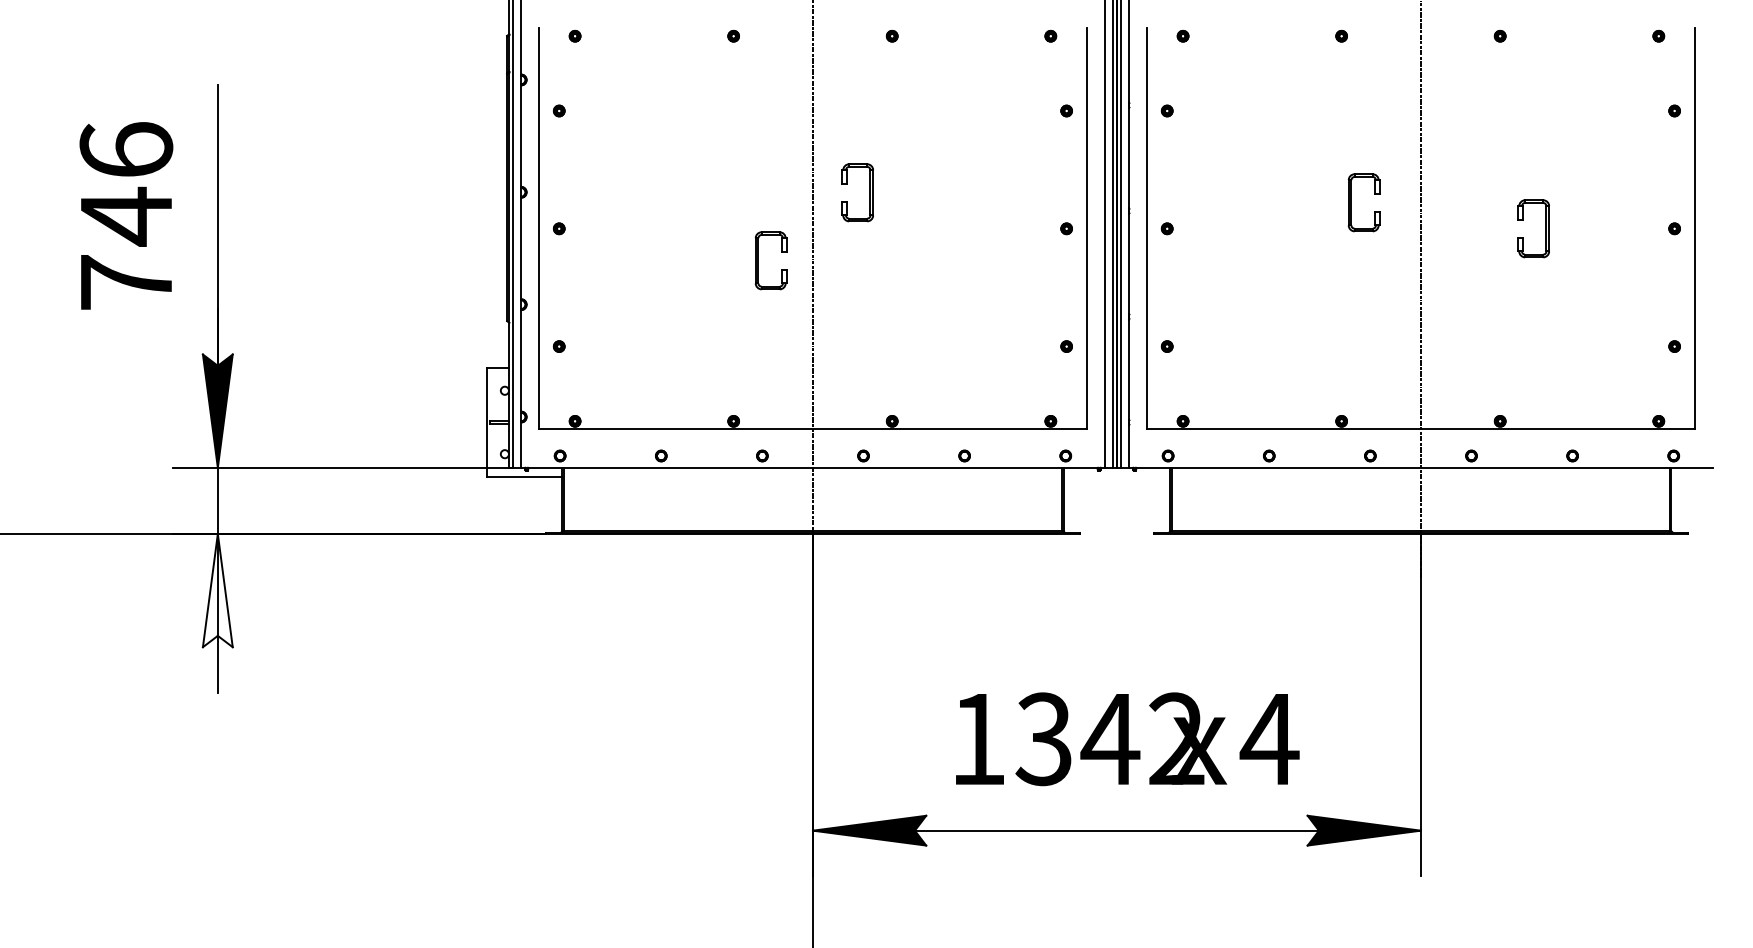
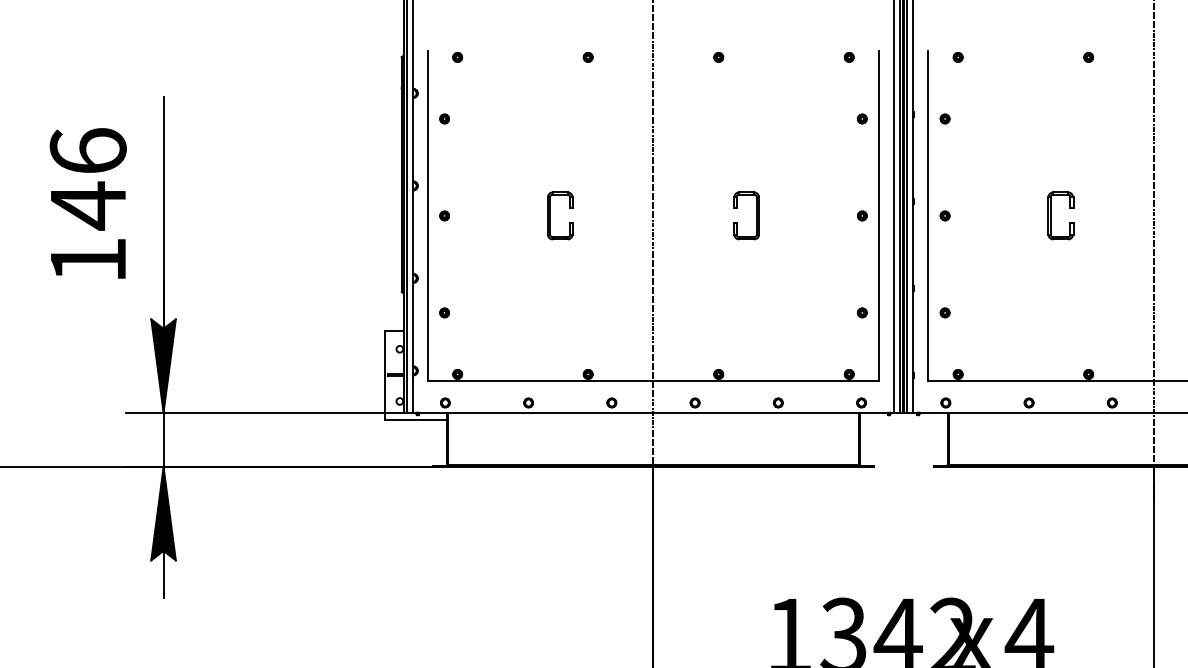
part: (869, 192) -> (755, 215), moved
part: (1351, 202) -> (1050, 215), moved
part: (758, 260) -> (550, 215), moved
text: (126, 282) -> (88, 260), 746 -> 146
fill: (217, 590) -> (163, 513), added

